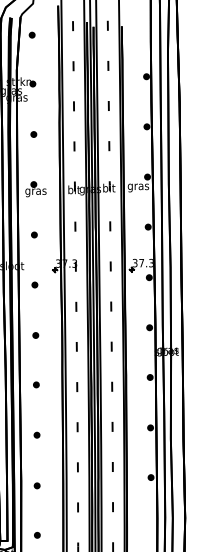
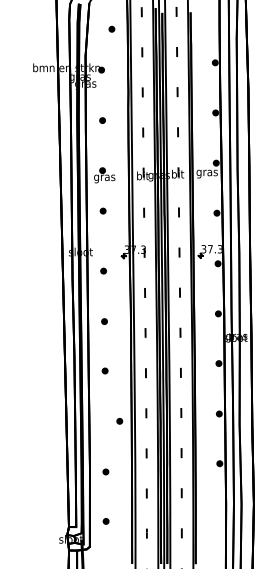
part: (31, 34) -> (111, 28), moved
part: (33, 234) -> (102, 210), moved
part: (36, 435) -> (119, 421), moved

